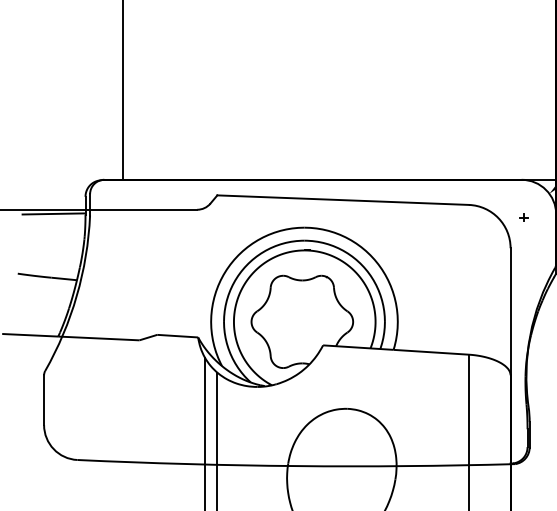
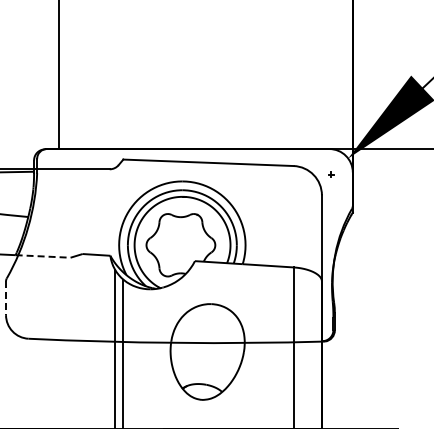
line: (99, 338) -> (43, 256), solid -> dashed
line: (44, 400) -> (6, 298), solid -> dashed

